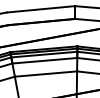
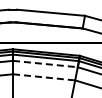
line: (45, 61) -> (45, 64), solid -> dashed
line: (46, 74) -> (44, 77), solid -> dashed

